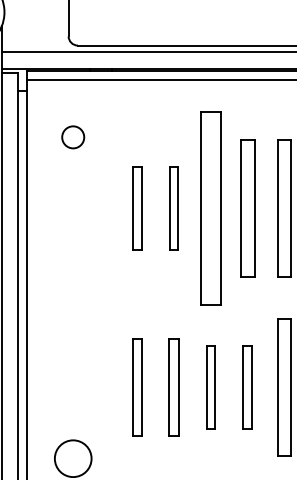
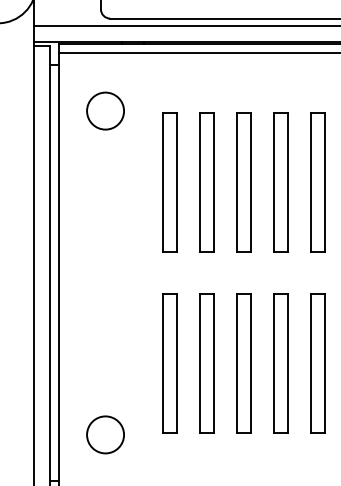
circle: (73, 136) -> (105, 110), size x1.67
part: (136, 208) -> (169, 182), size x1.67
part: (173, 208) -> (206, 182), size x1.67
part: (210, 208) -> (243, 182), size x0.71
part: (136, 387) -> (169, 363), size x1.43
part: (173, 387) -> (206, 363), size x1.43
part: (210, 387) -> (243, 363), size x1.67
part: (246, 387) -> (280, 363), size x1.67

